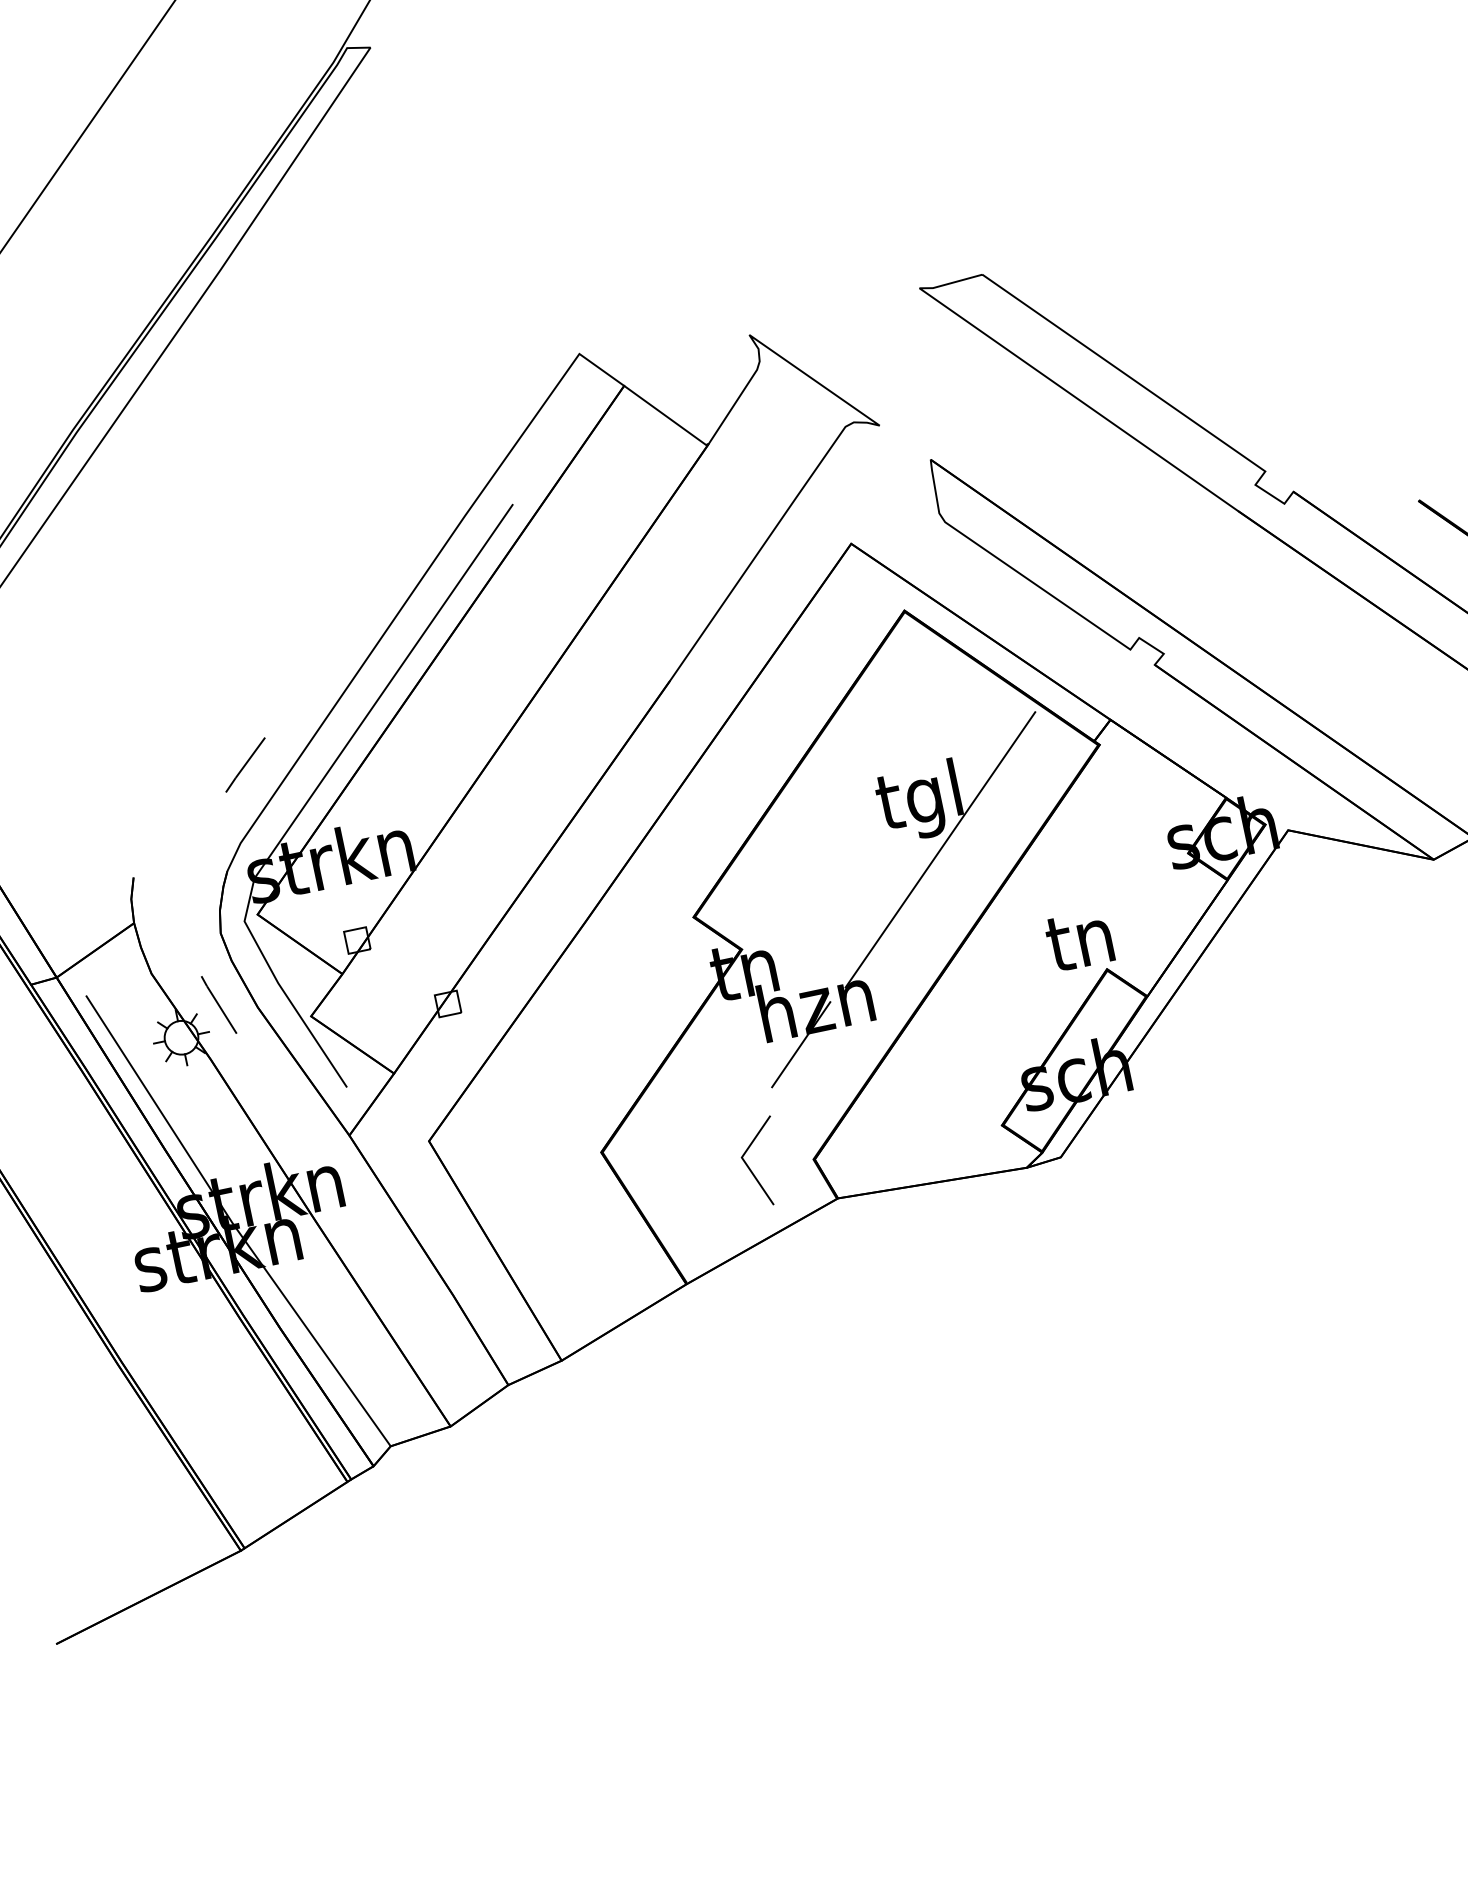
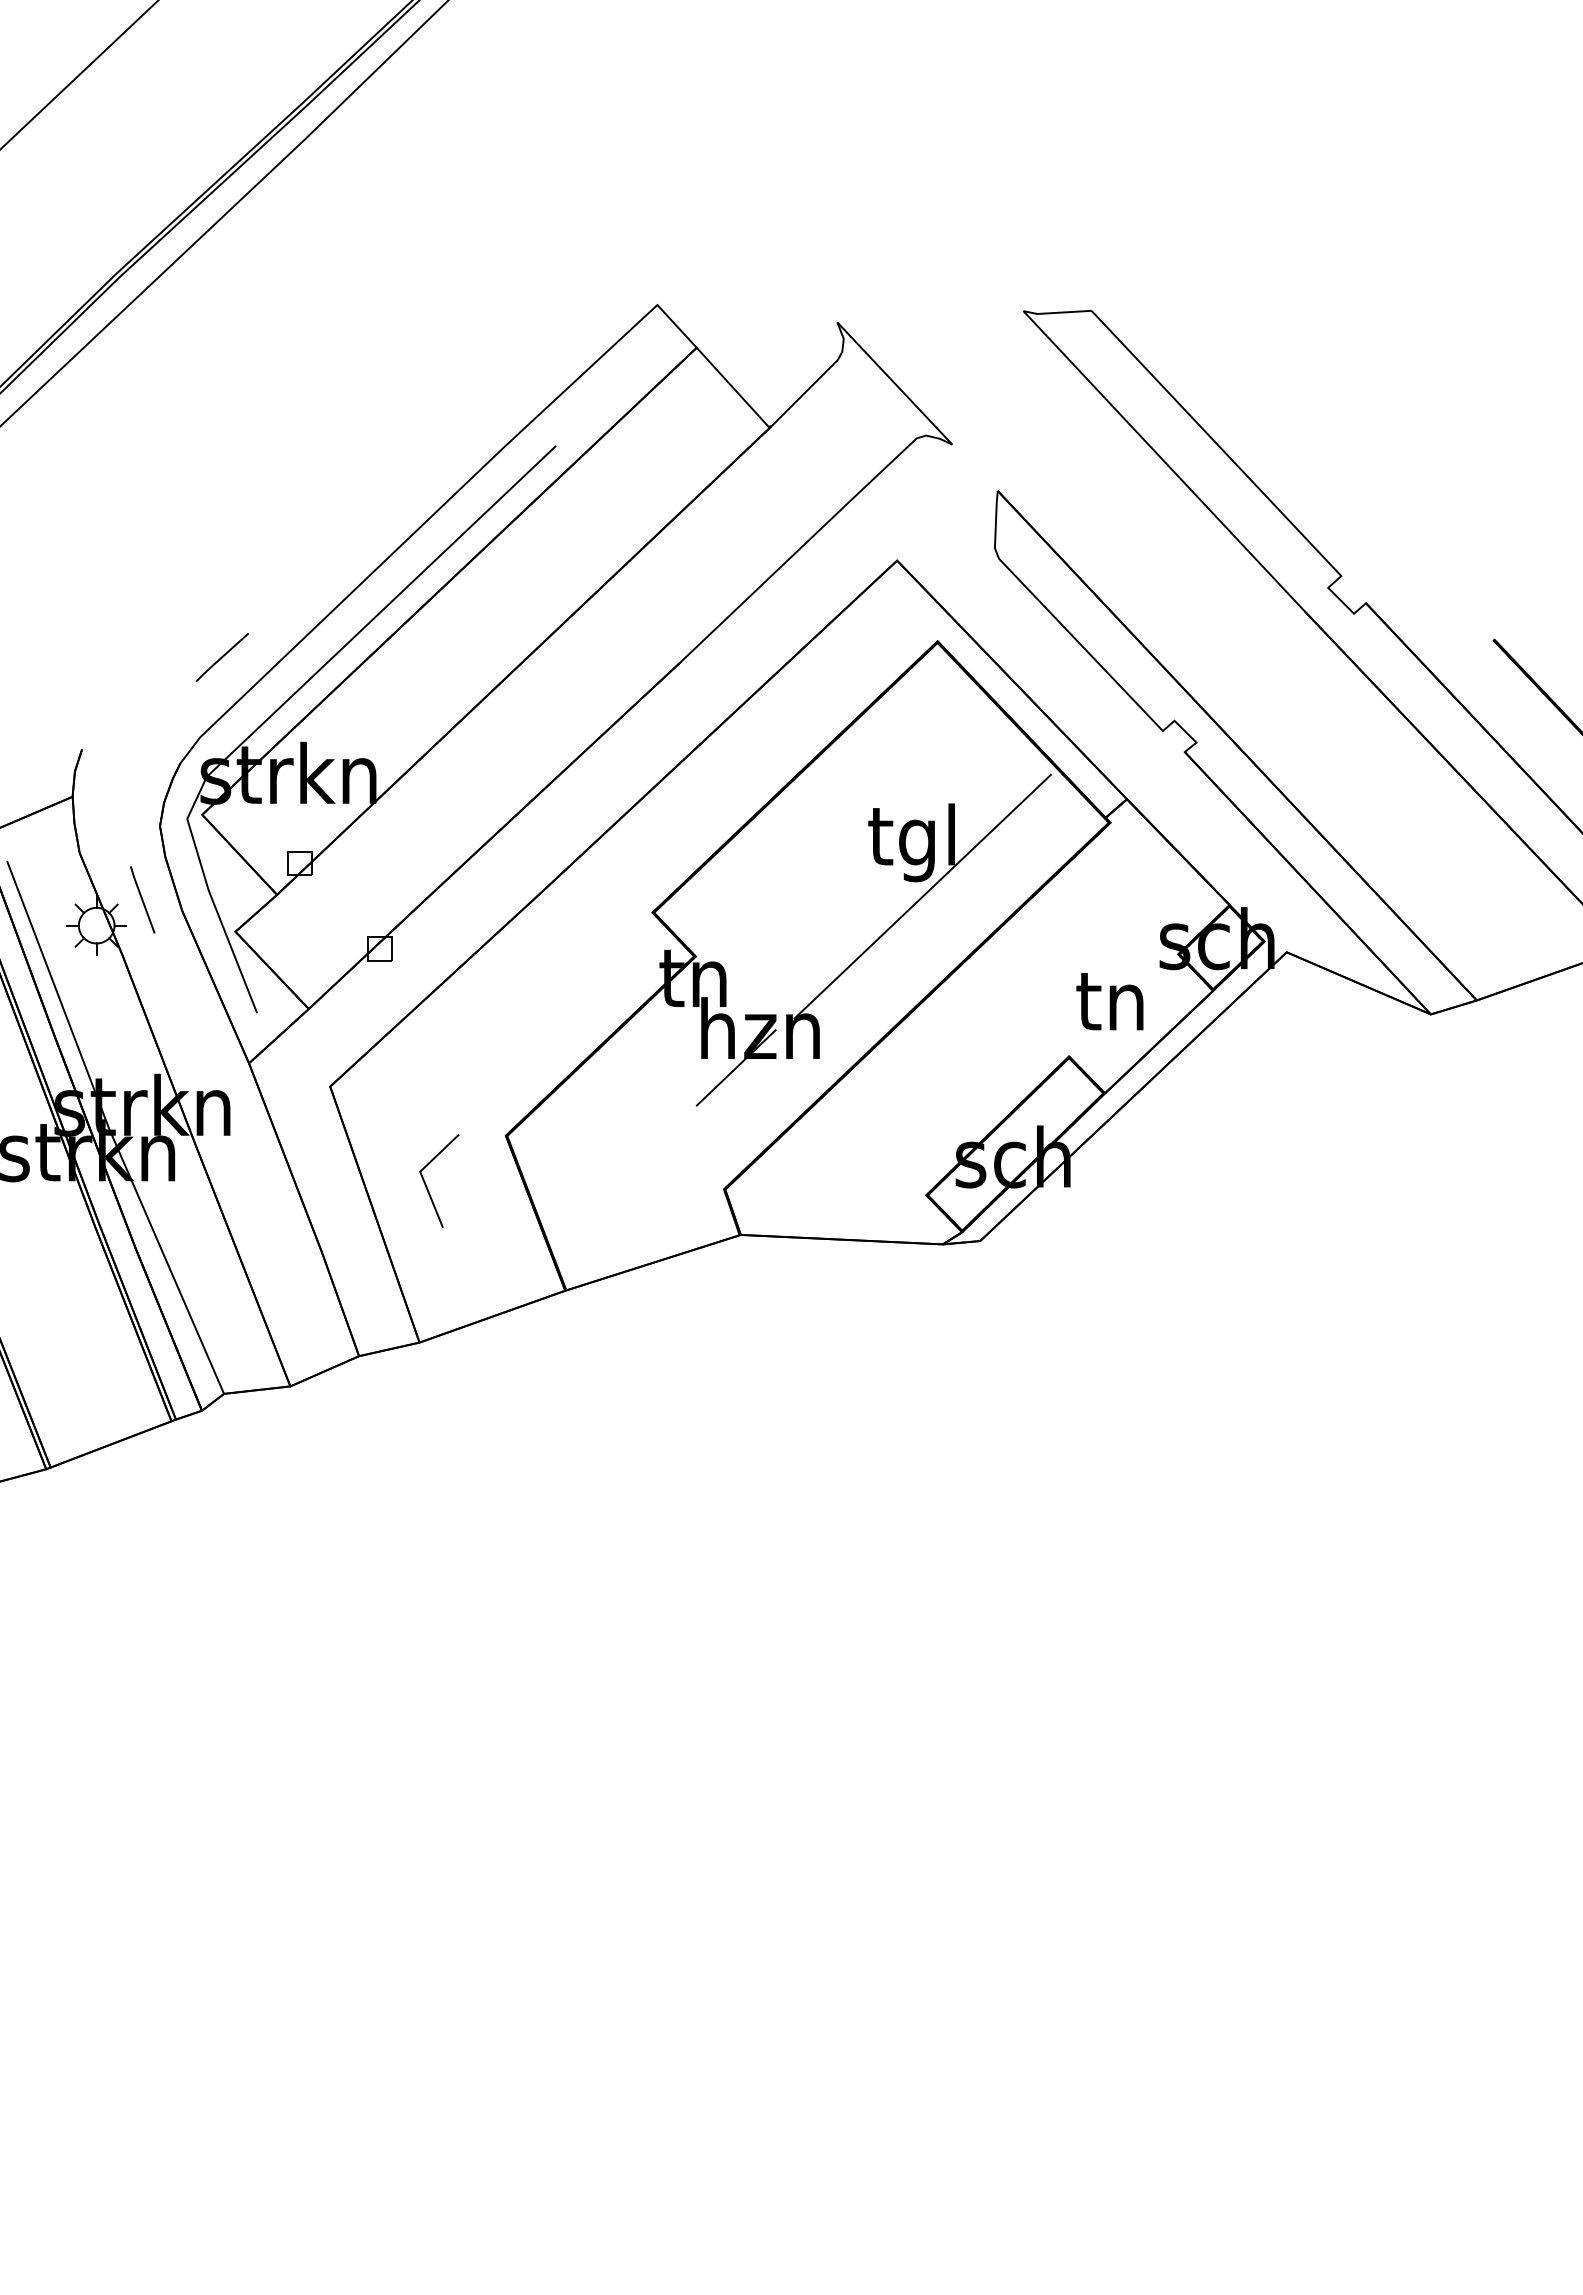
text: (1079, 940) -> (1109, 1001), moved
line: (751, 1169) -> (427, 1186), moved

